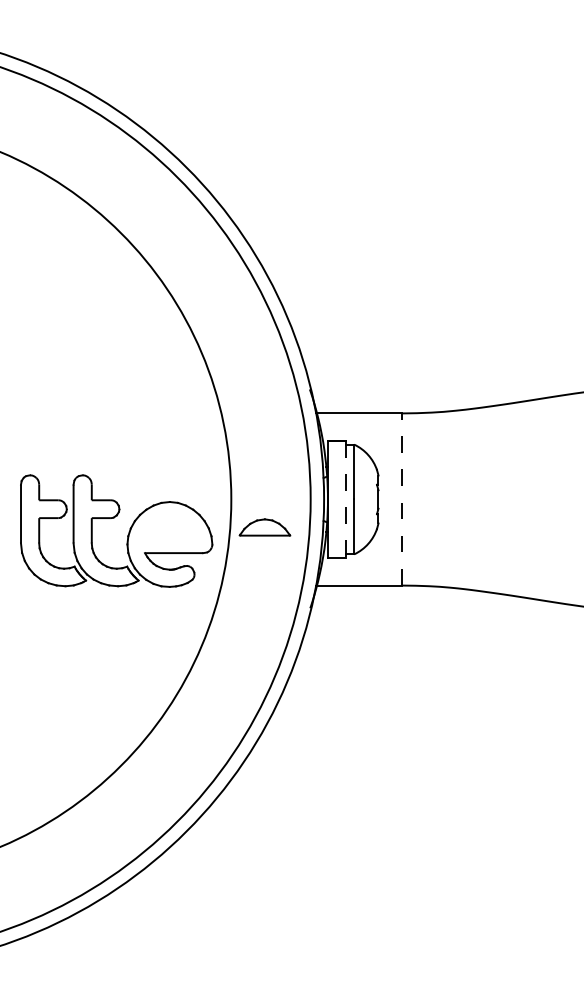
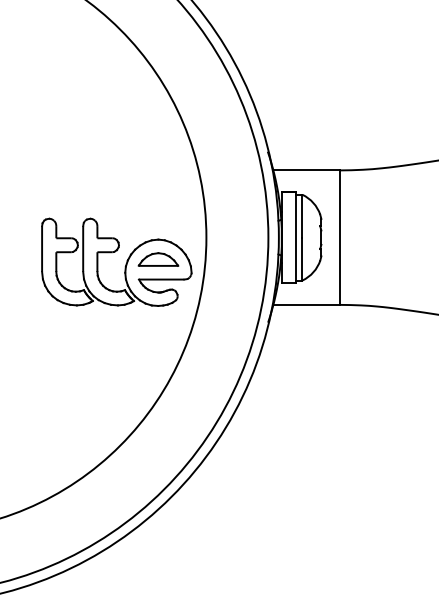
line: (346, 499) -> (296, 237), dashed -> solid
line: (402, 499) -> (340, 237), dashed -> solid
part: (264, 527) -> (158, 259), moved

